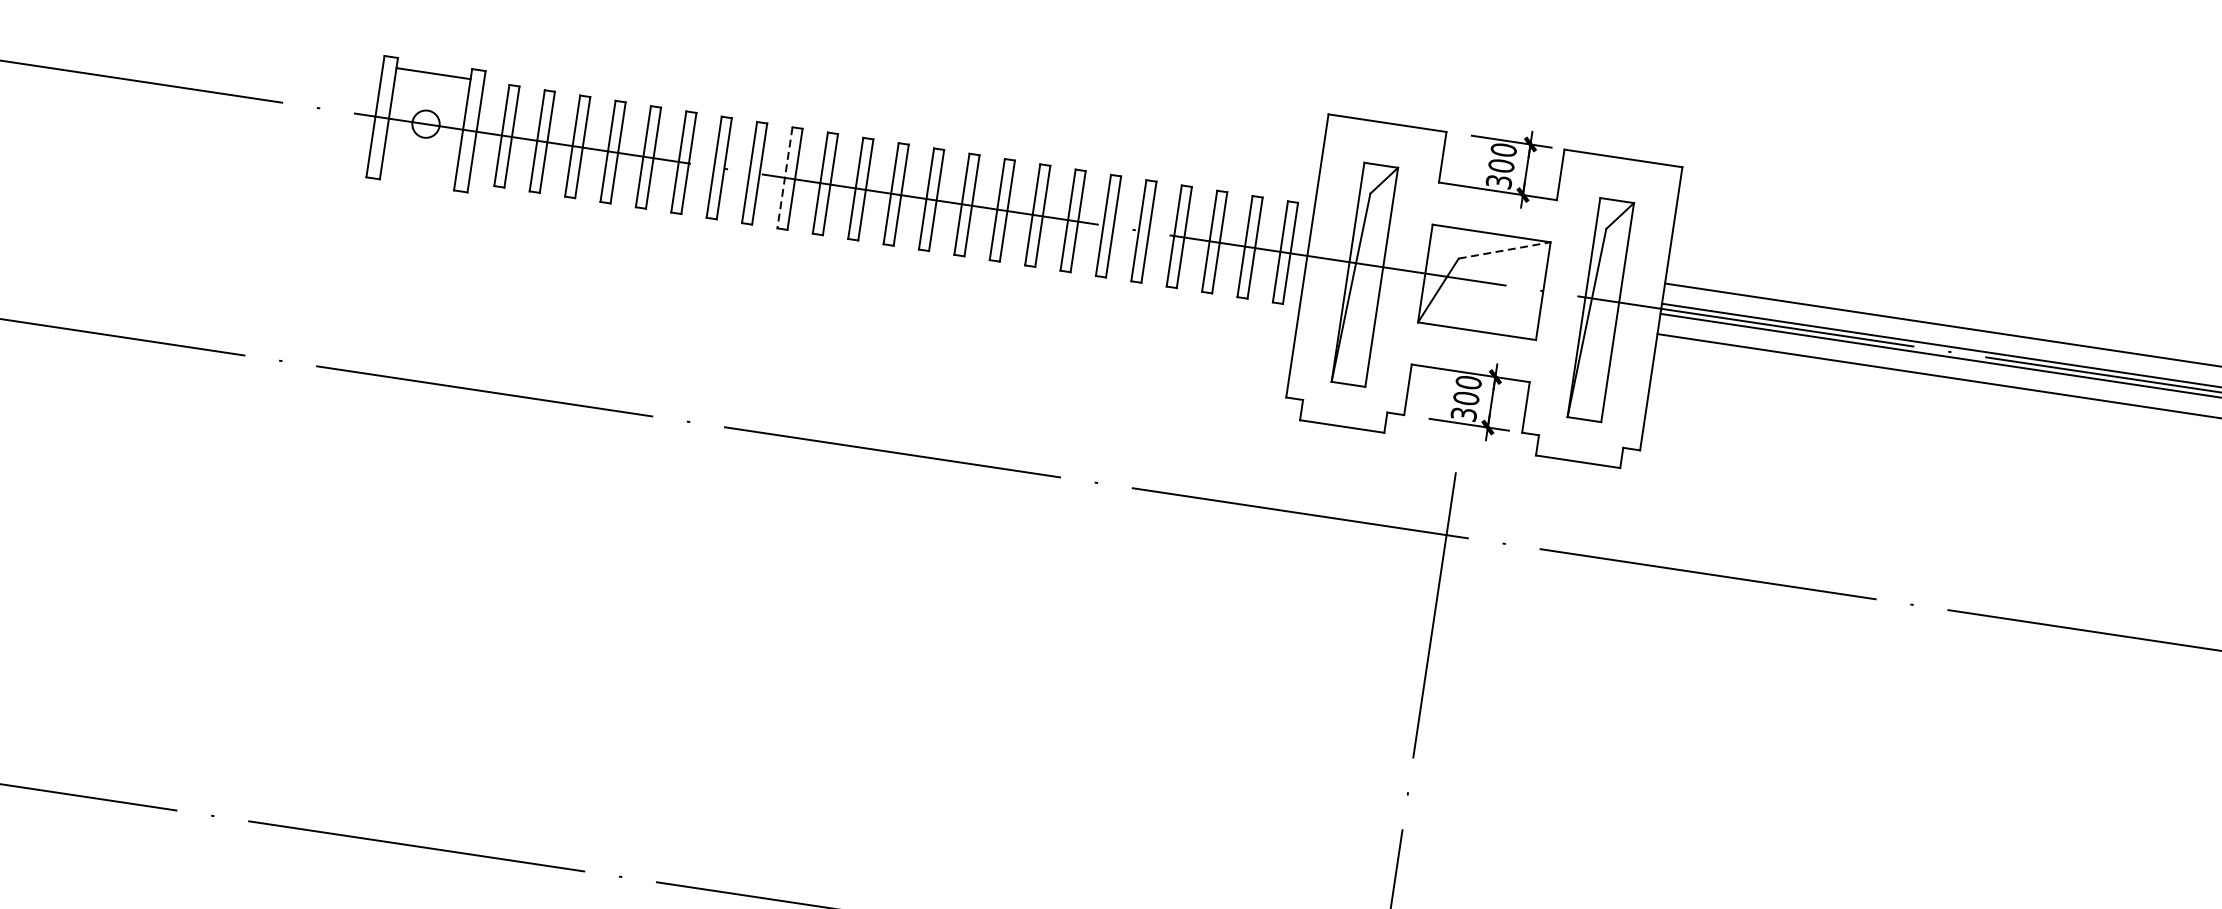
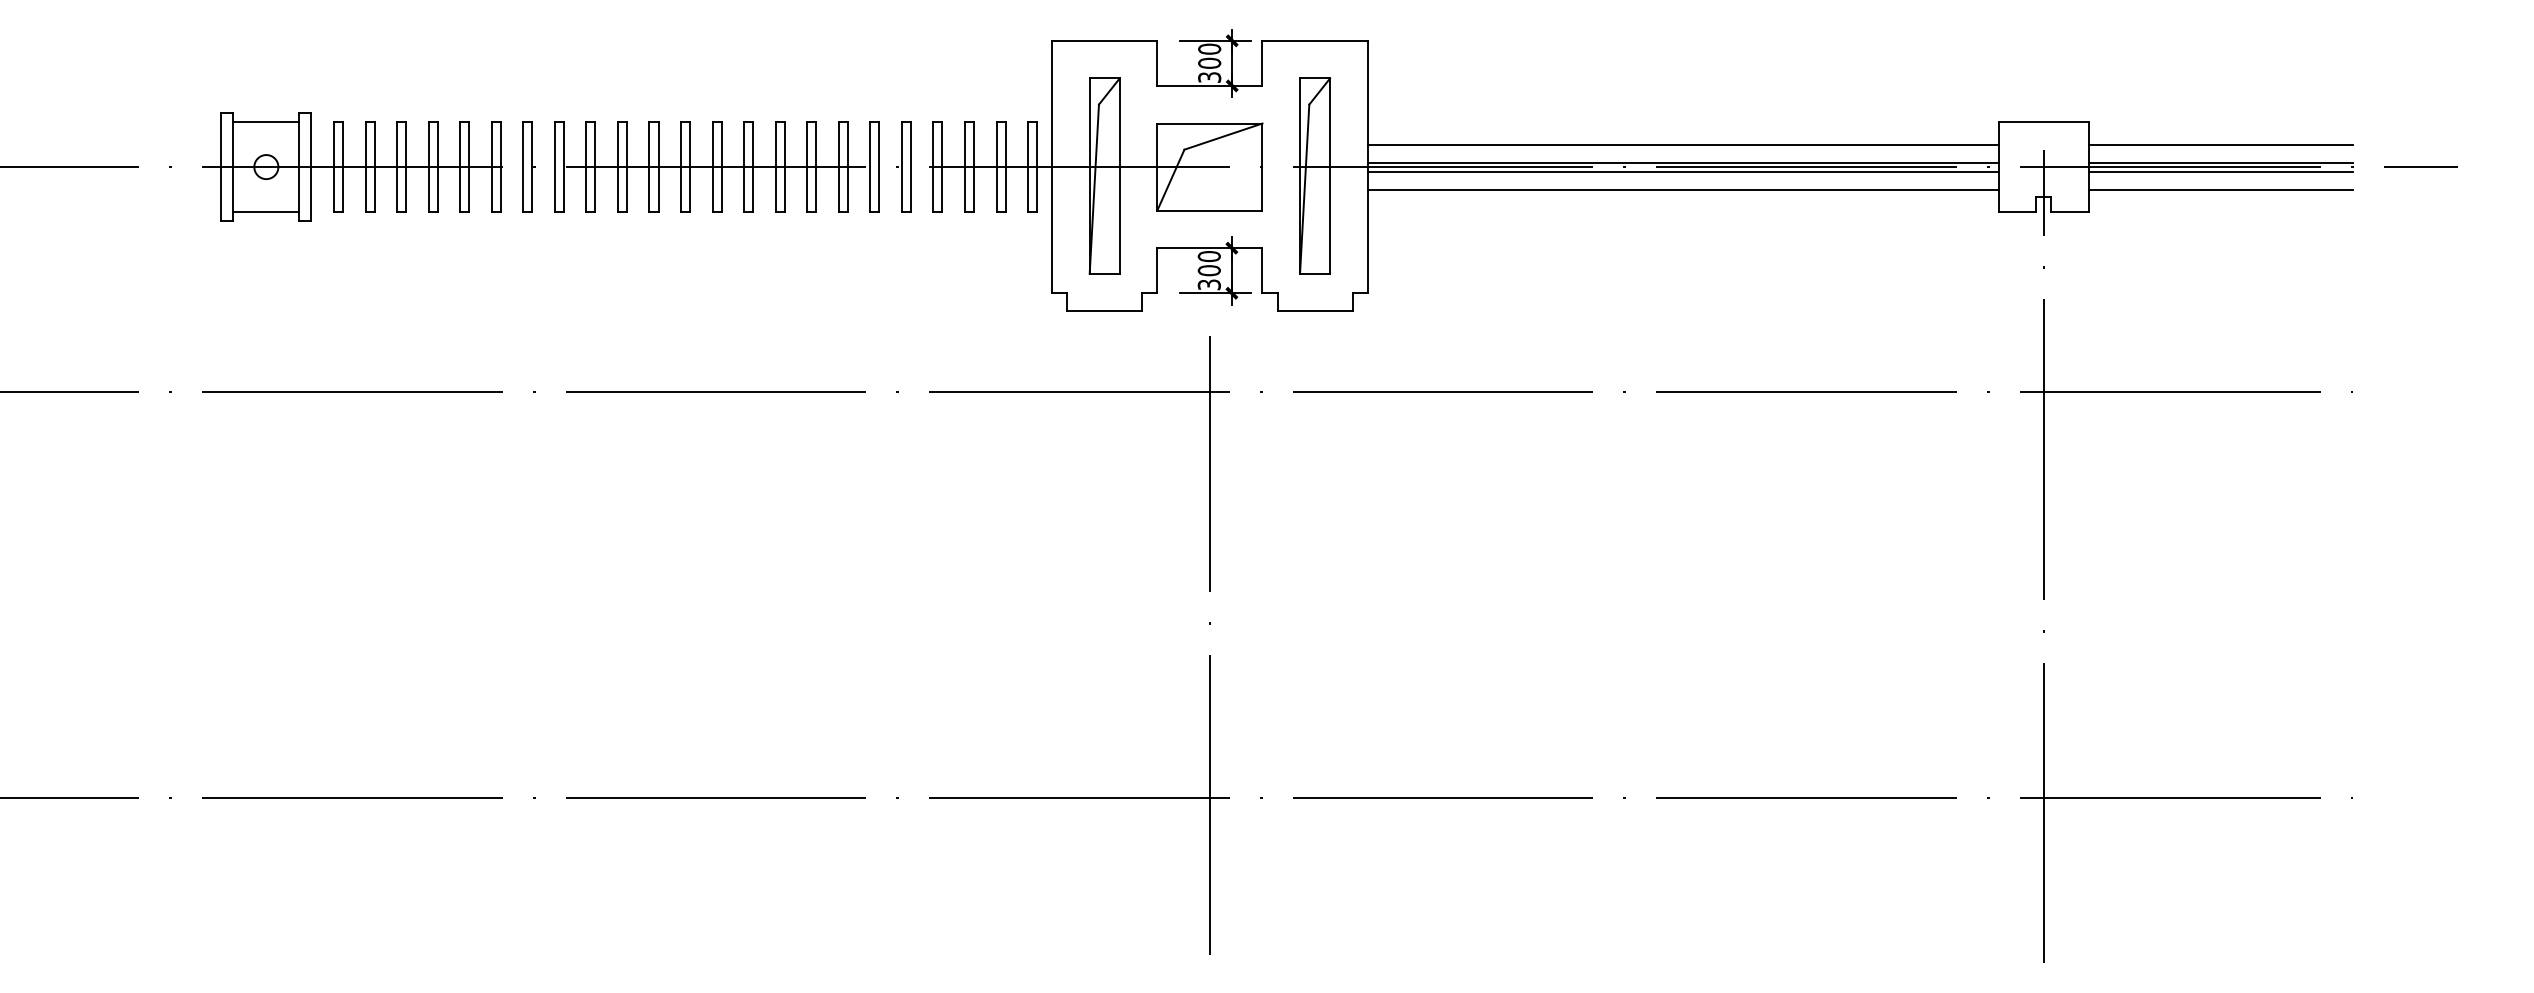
line: (418, 175) -> (266, 212), added
line: (785, 178) -> (586, 167), dashed -> solid
line: (1504, 250) -> (1223, 136), dashed -> solid

